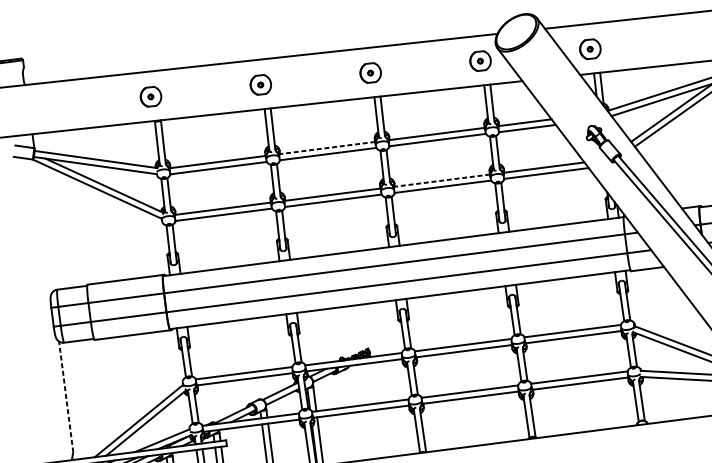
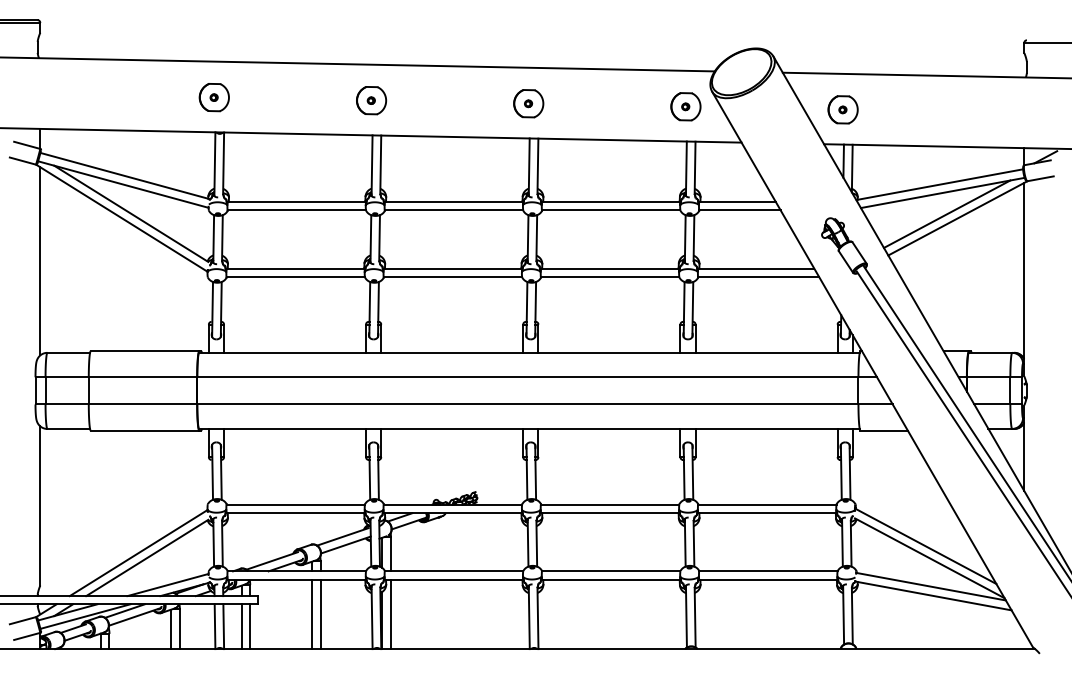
line: (327, 147) -> (454, 201), dashed -> solid
line: (442, 180) -> (610, 268), dashed -> solid
line: (44, 226) -> (40, 261), added
line: (66, 396) -> (40, 505), dashed -> solid

